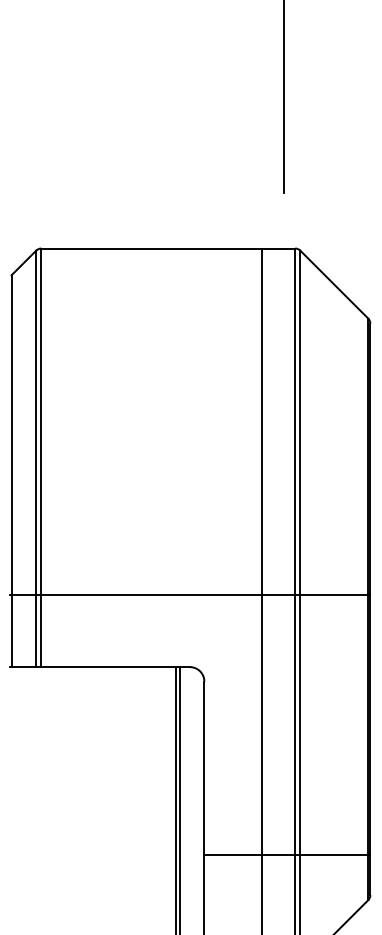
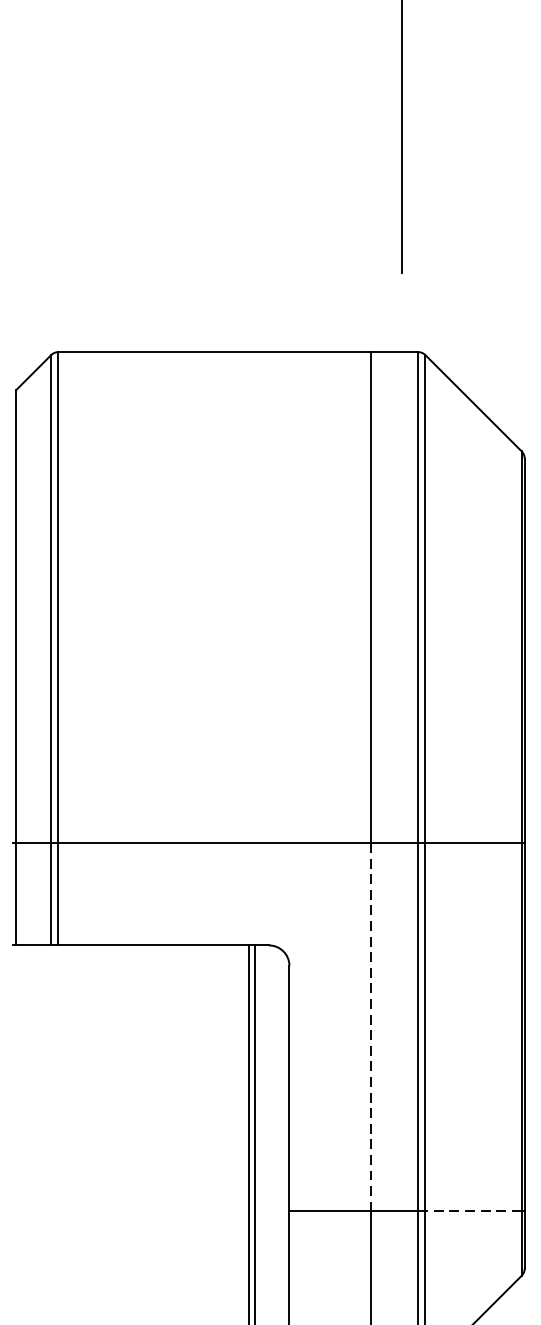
line: (262, 724) -> (371, 1026), solid -> dashed
line: (334, 854) -> (473, 1210), solid -> dashed

